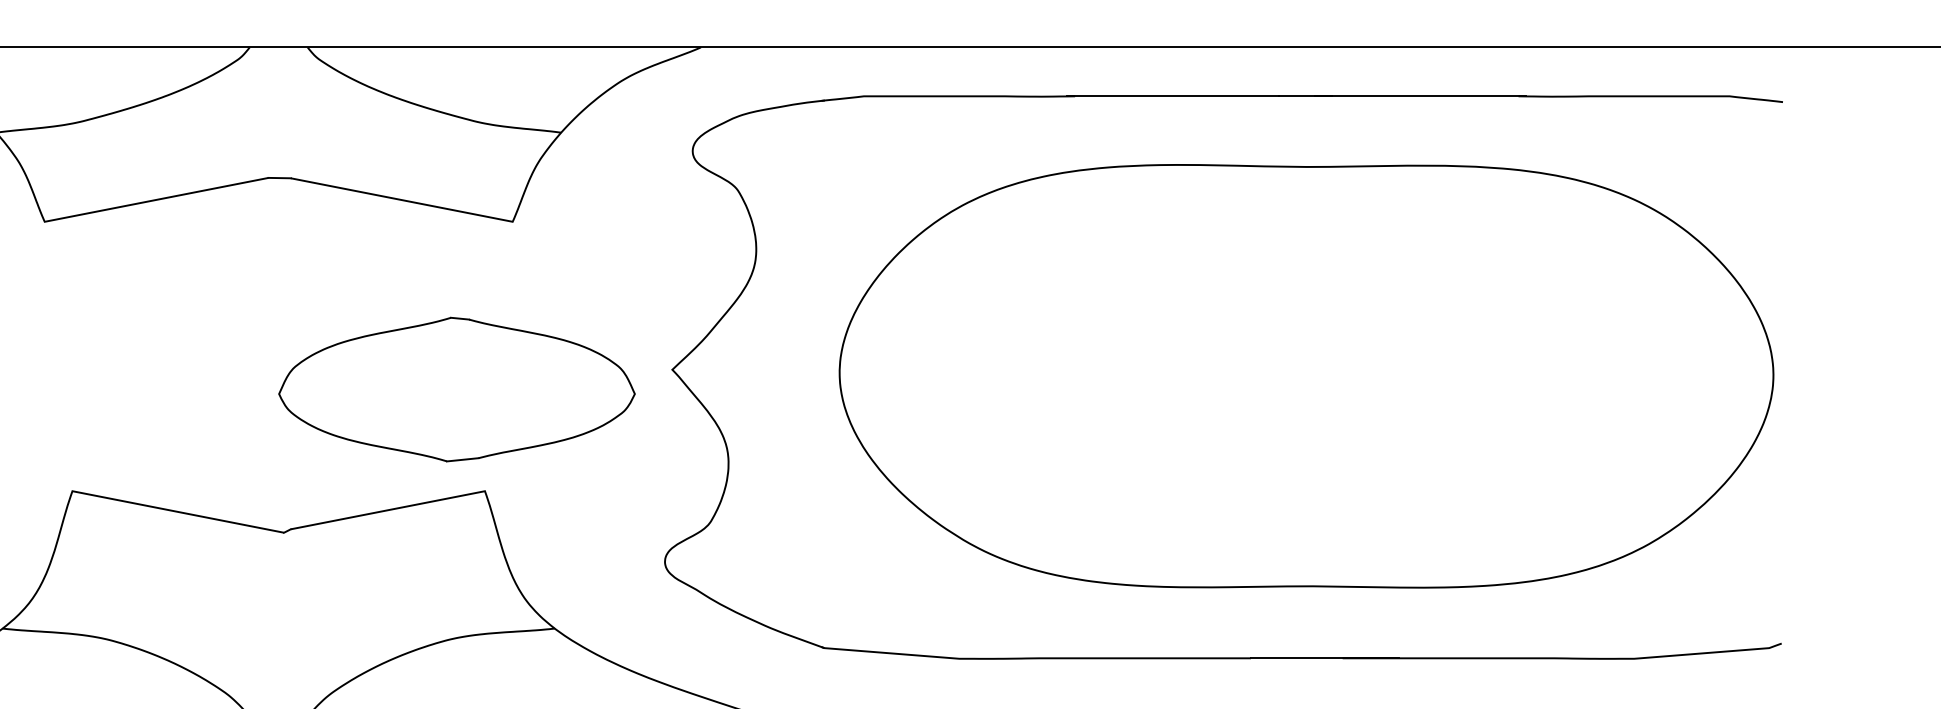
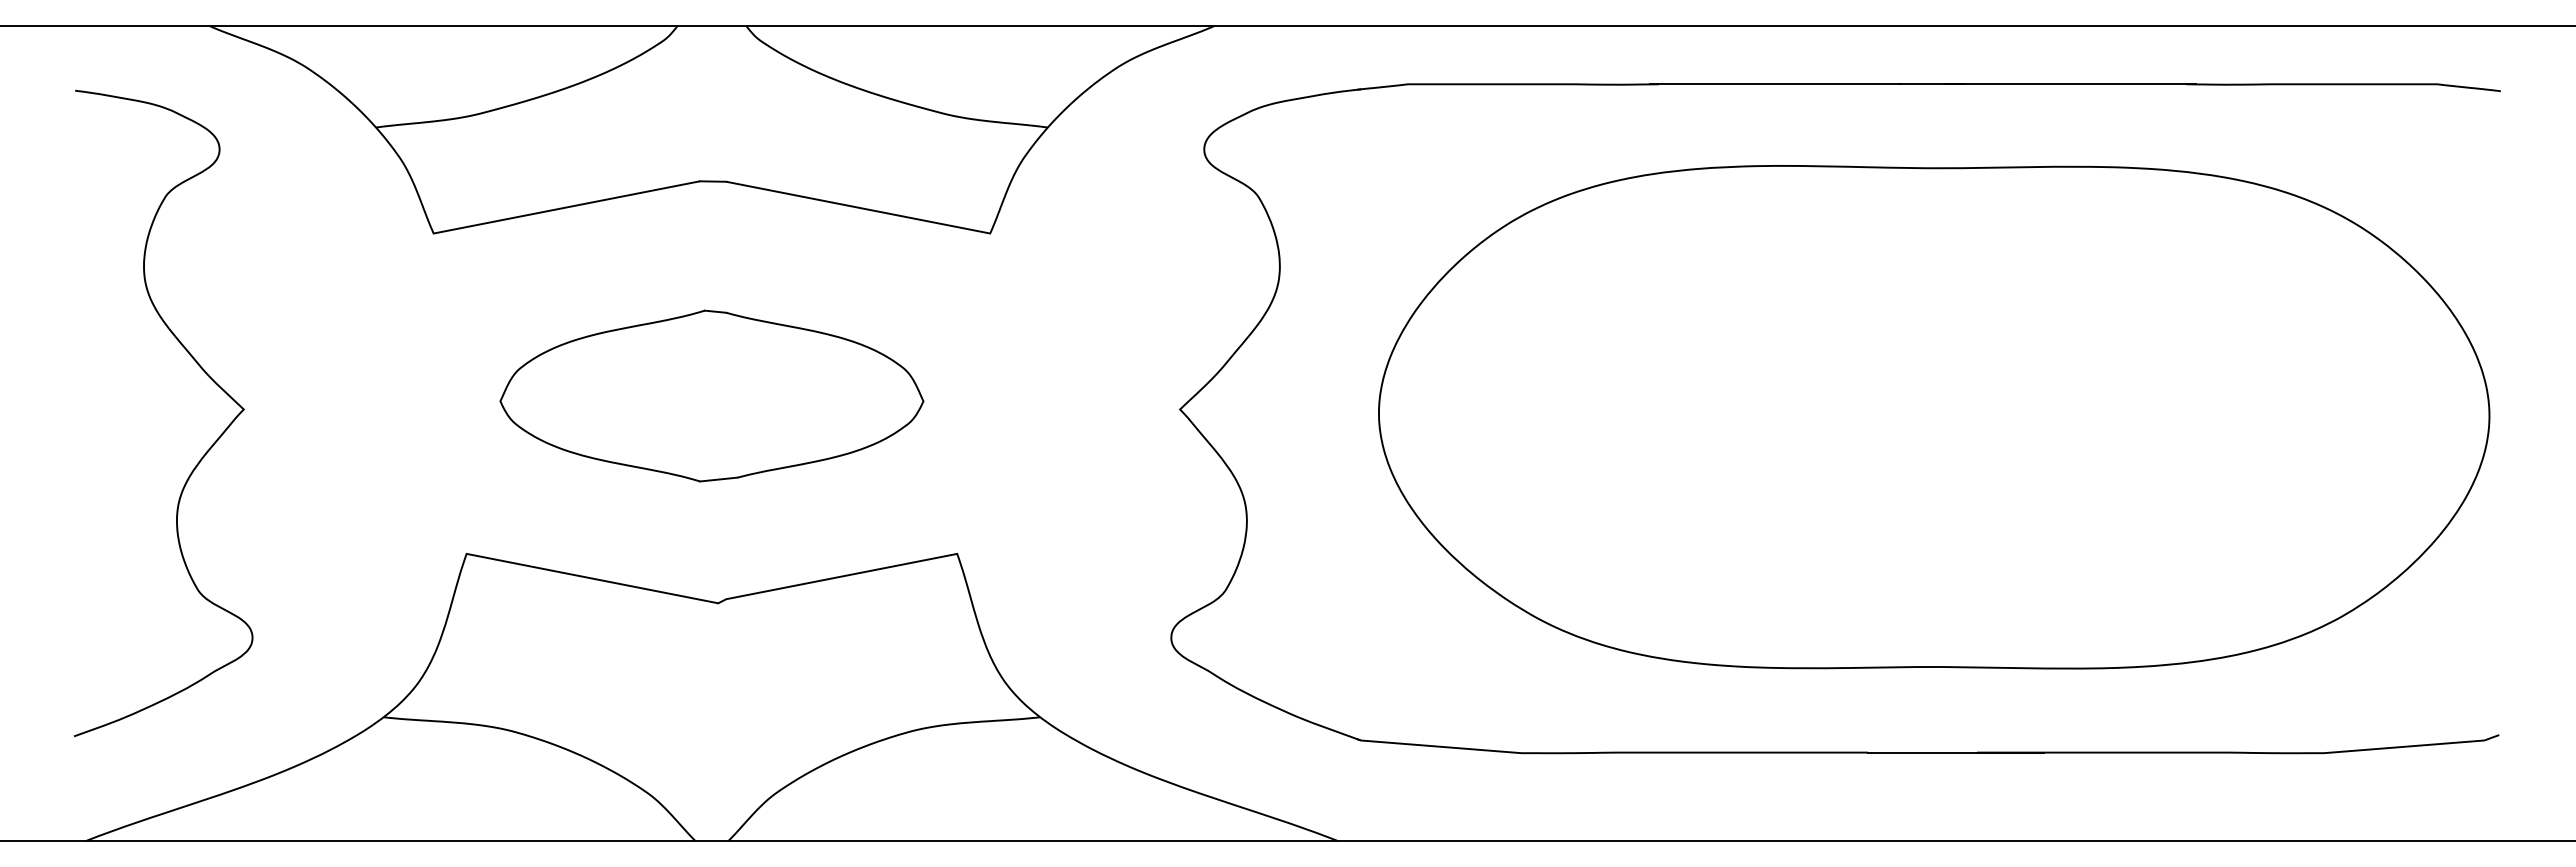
part: (456, 389) -> (711, 395), moved

